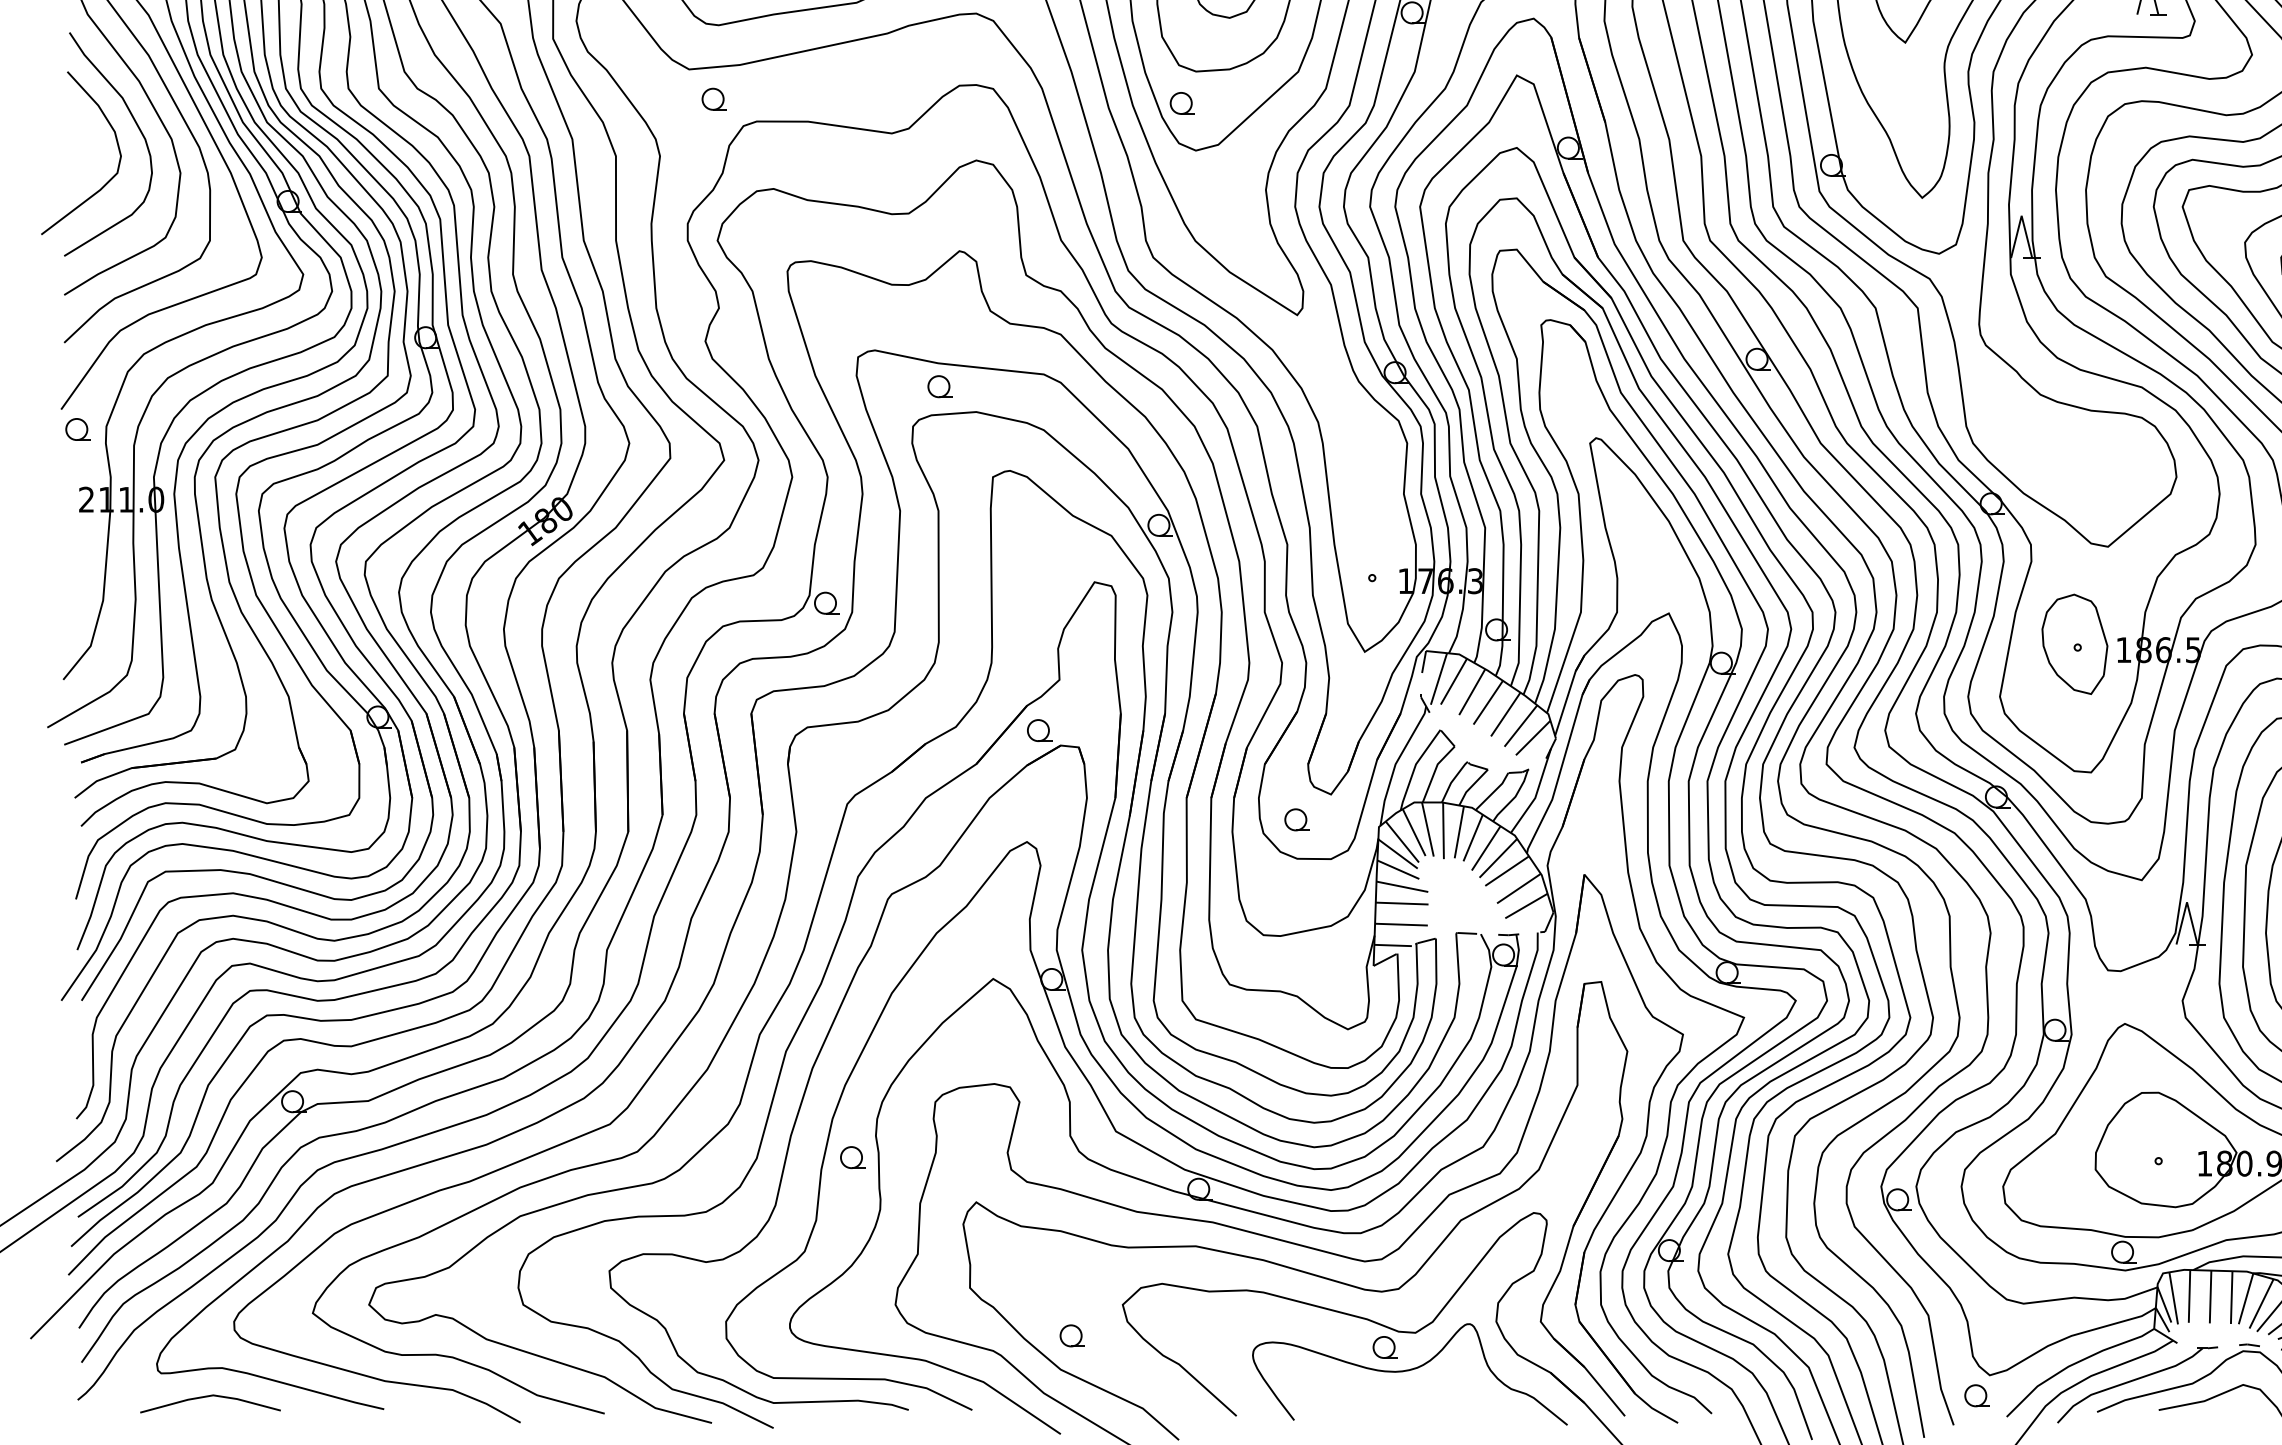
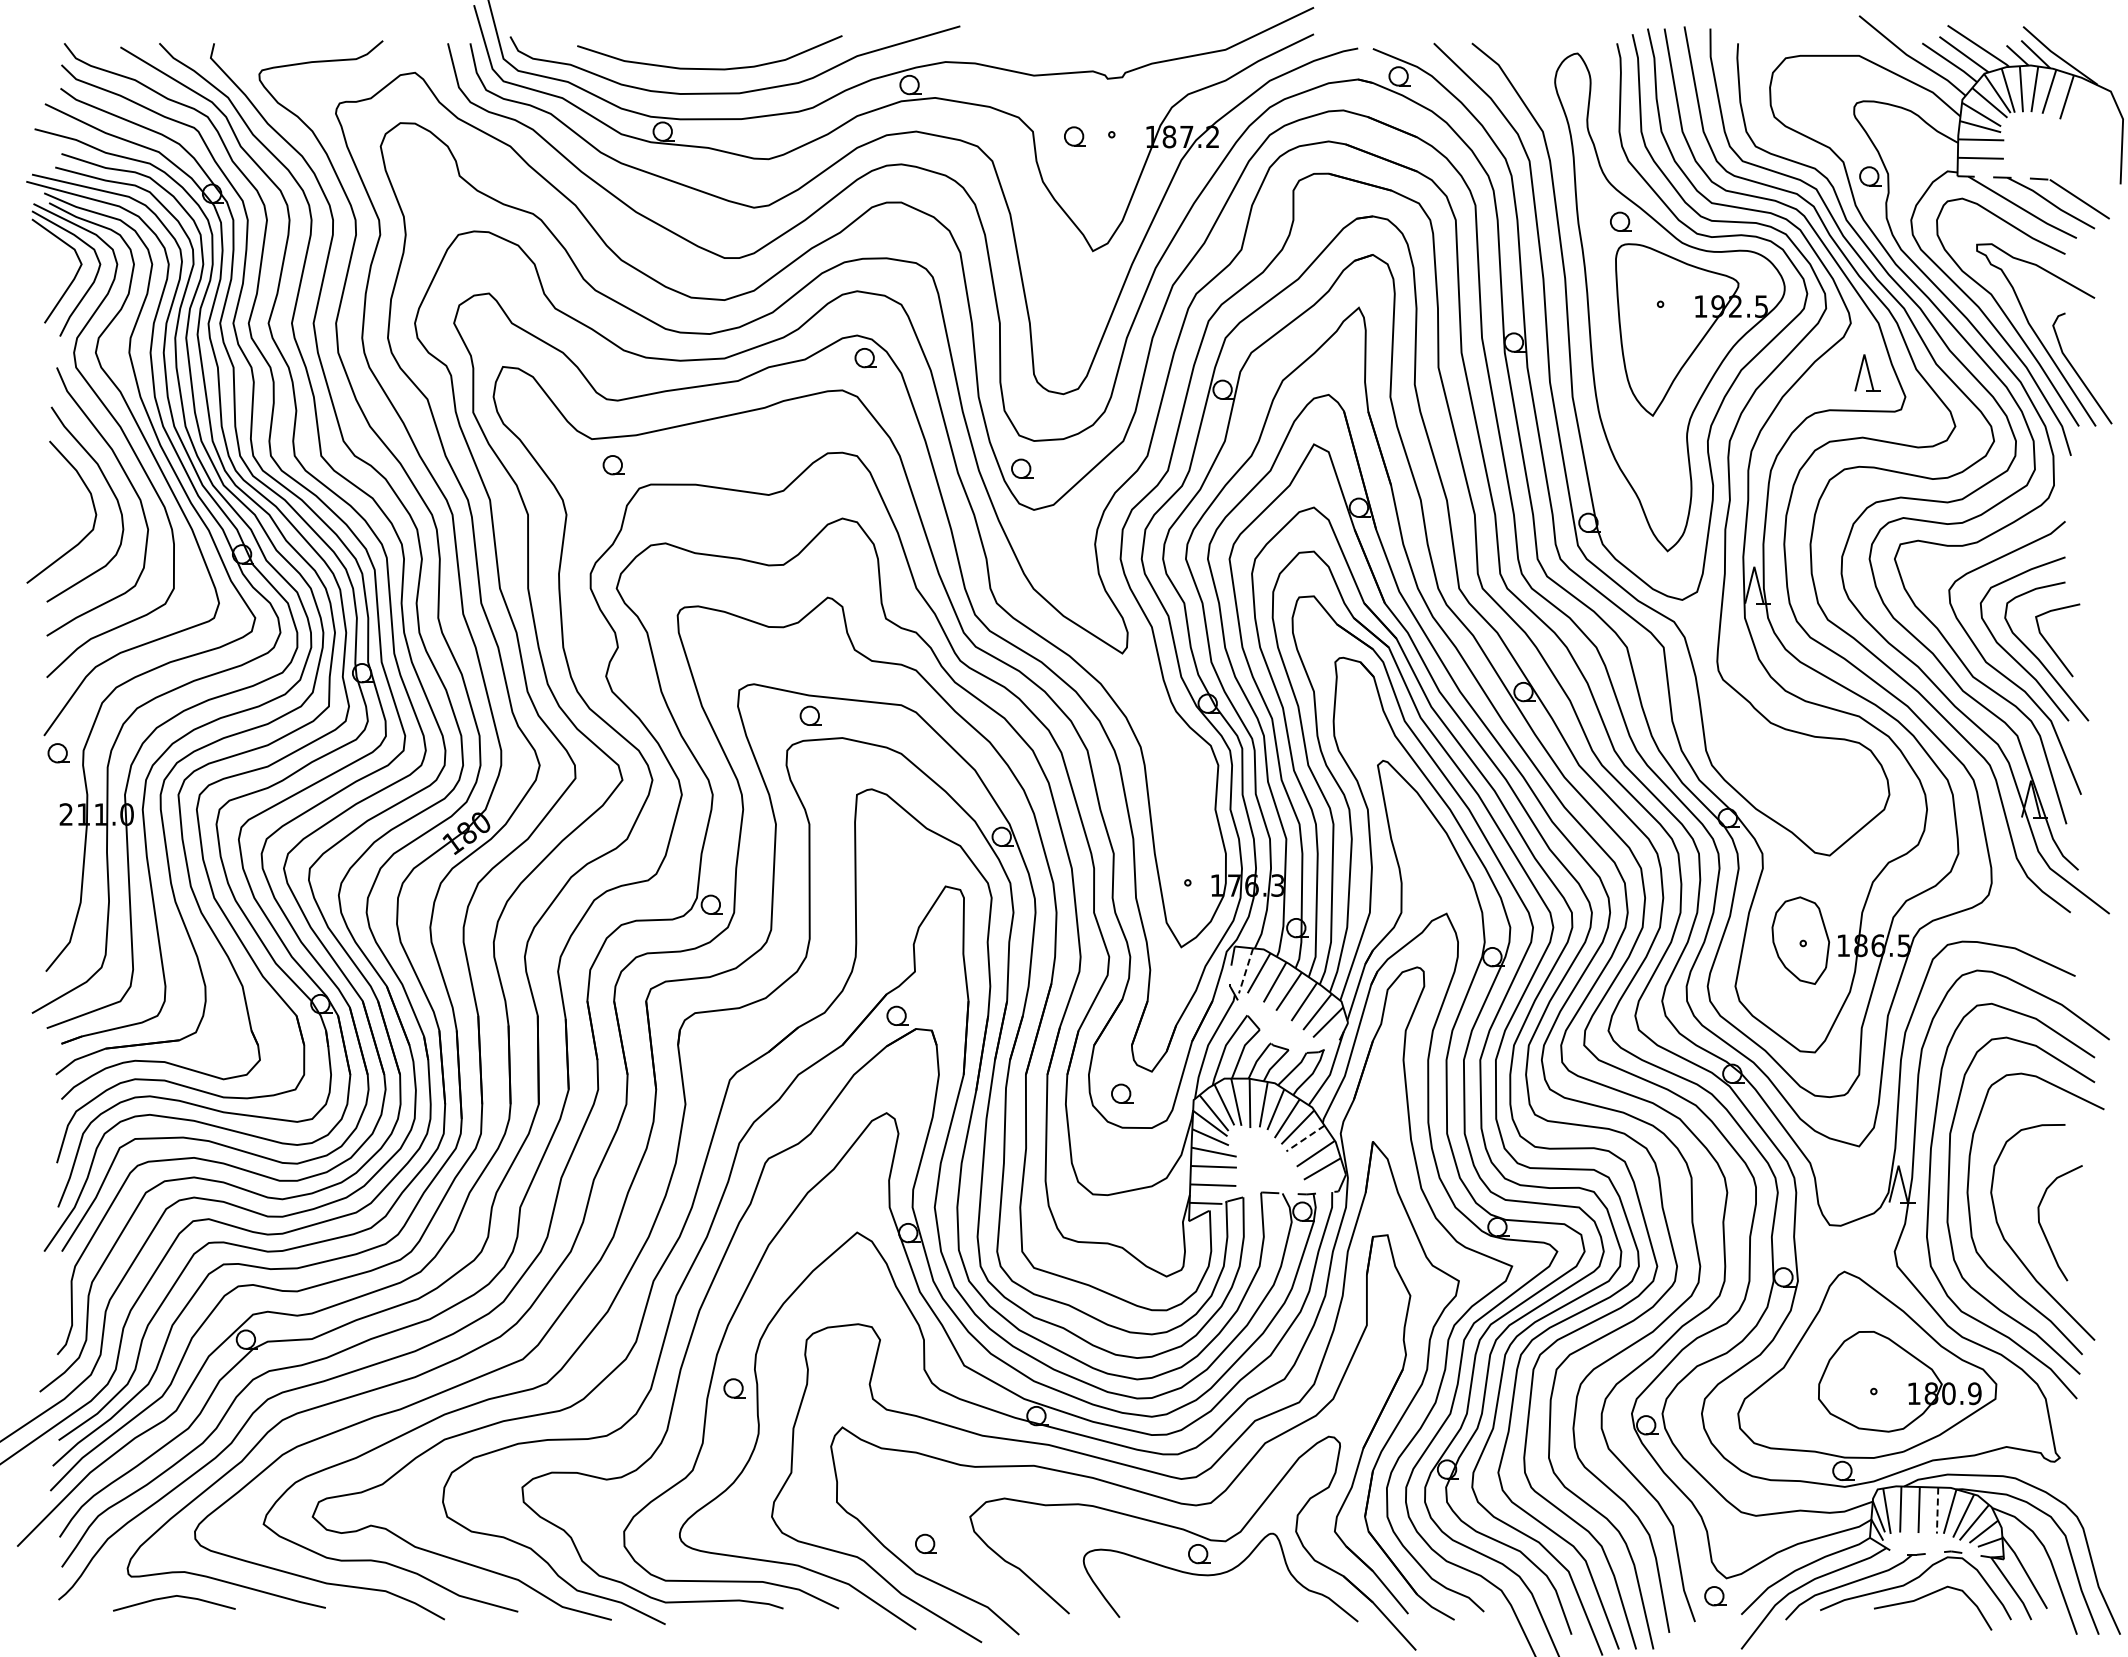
line: (1439, 678) -> (1246, 970), solid -> dashed
line: (1507, 871) -> (1305, 1138), solid -> dashed
line: (2231, 1298) -> (1937, 1511), solid -> dashed

